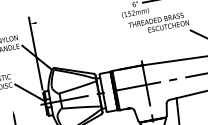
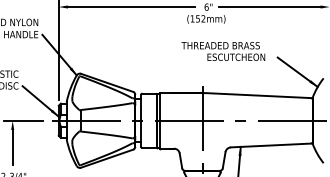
line: (81, 14) -> (131, 7), added
text: (158, 24) -> (223, 51), moved
line: (19, 108) -> (22, 120), added

